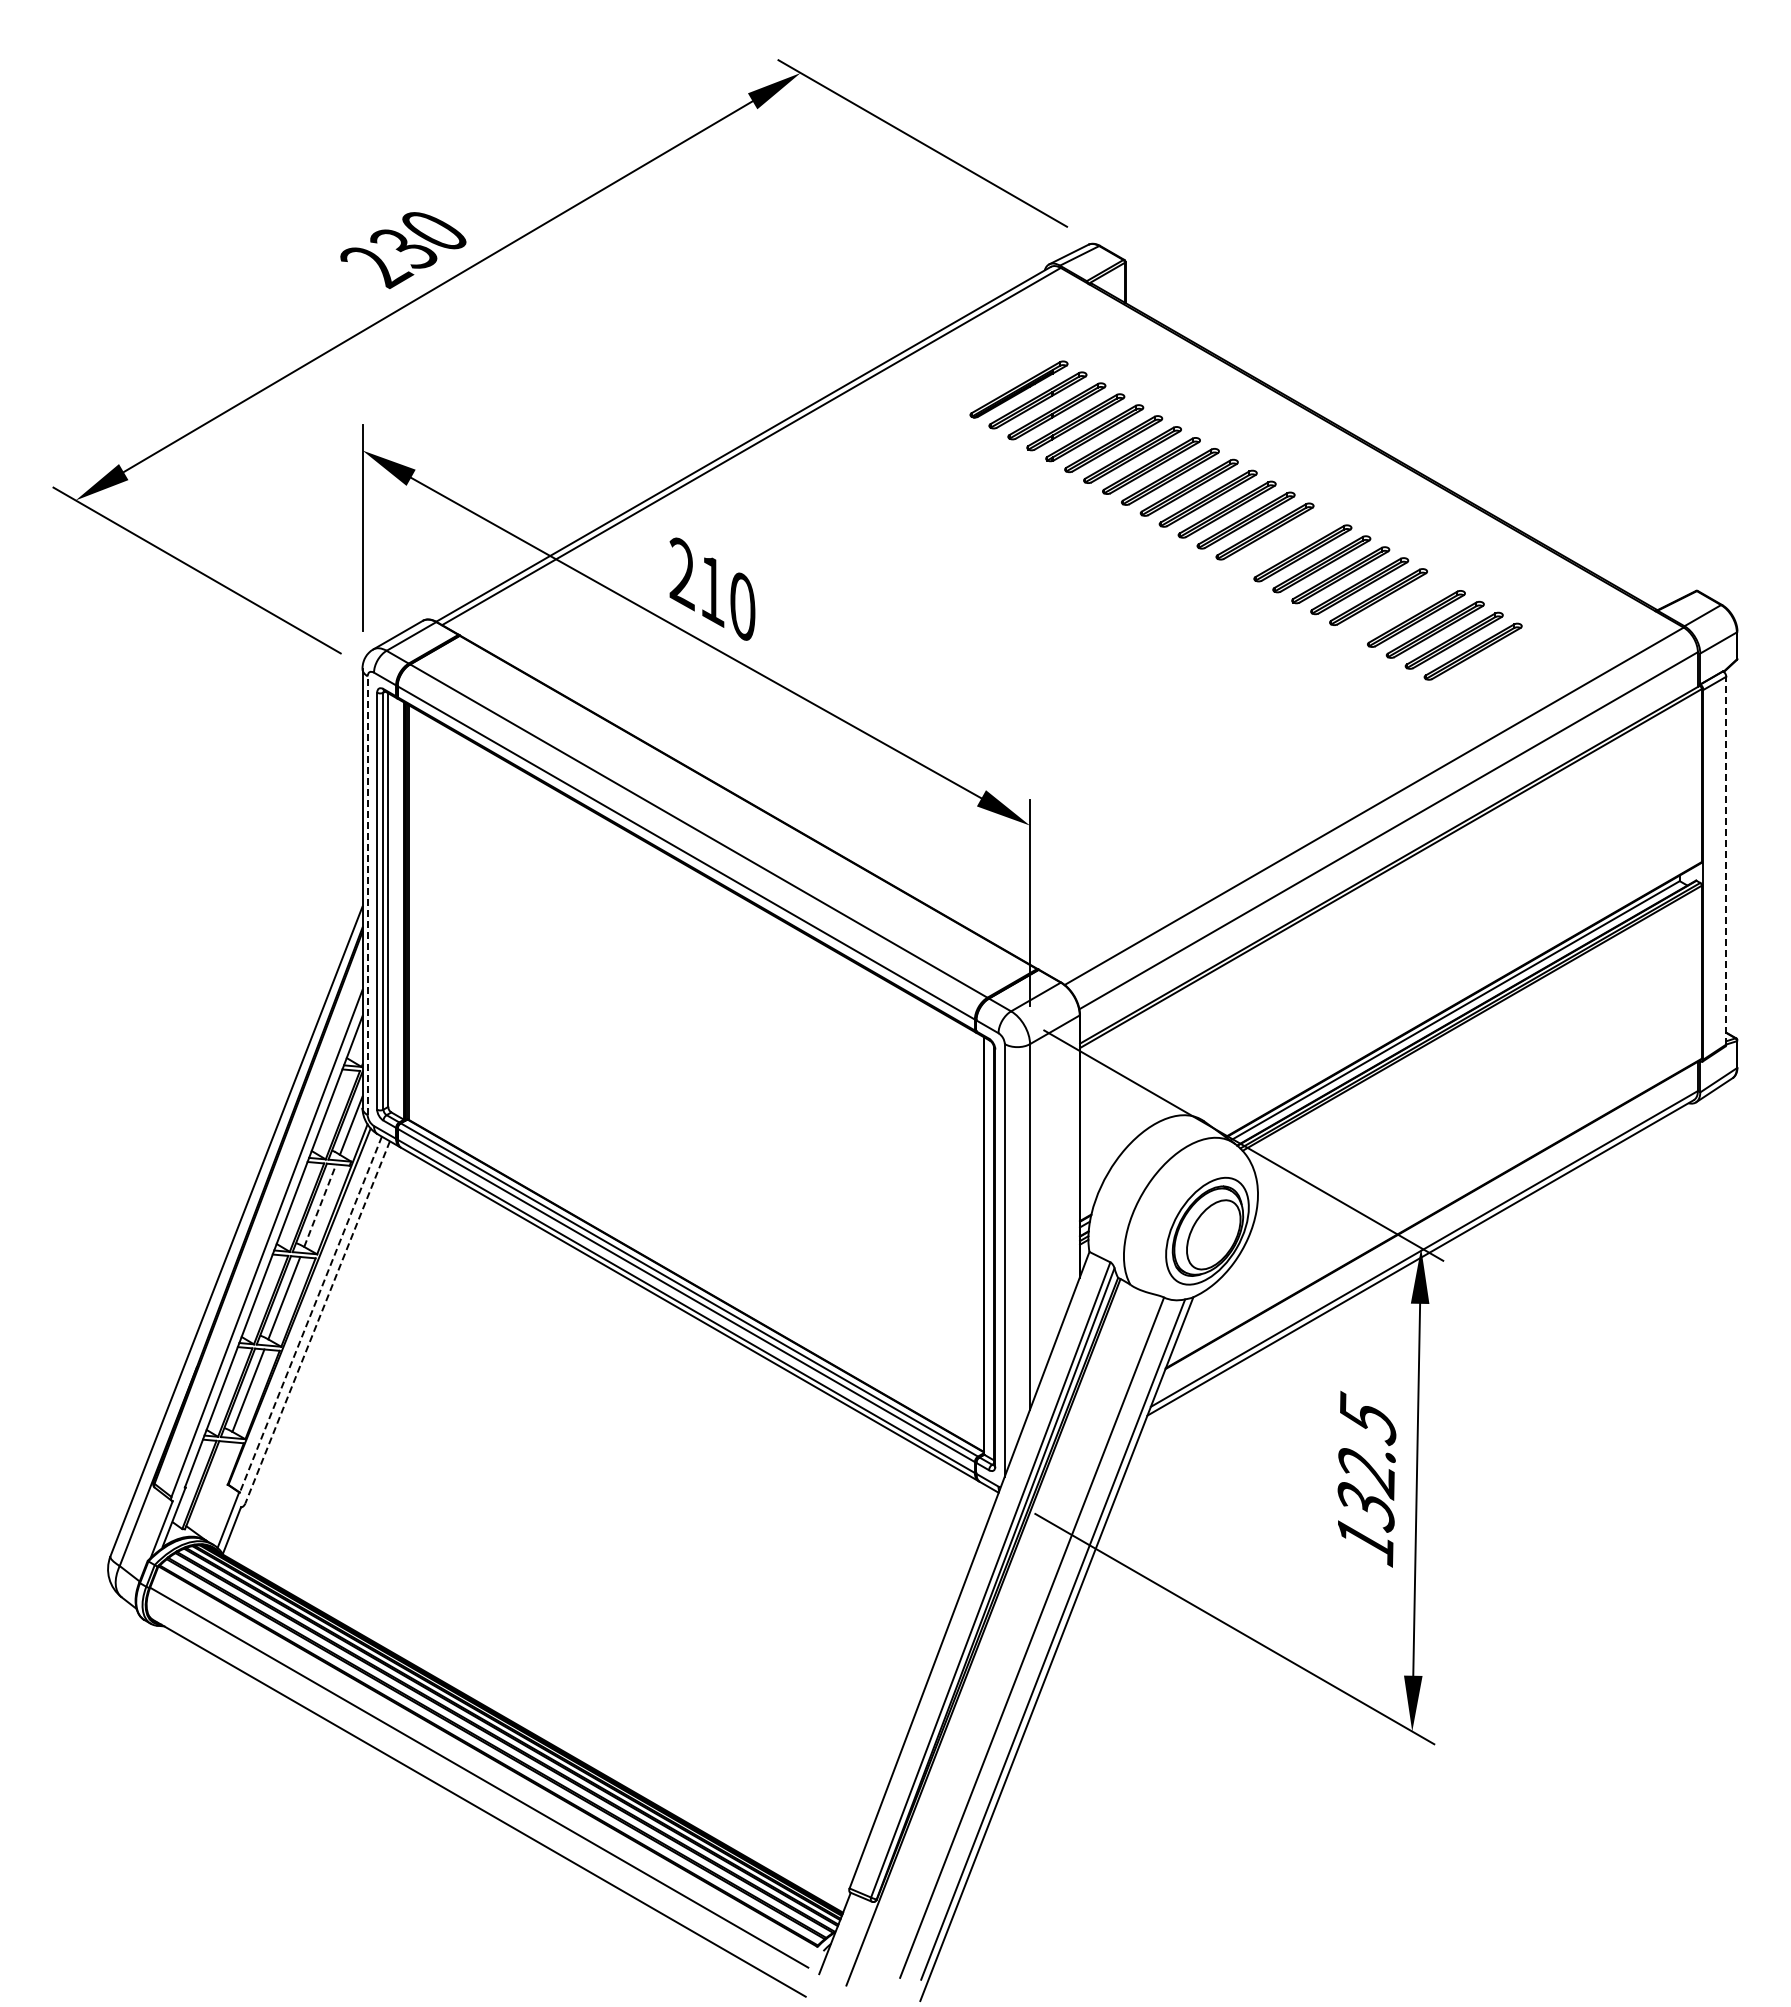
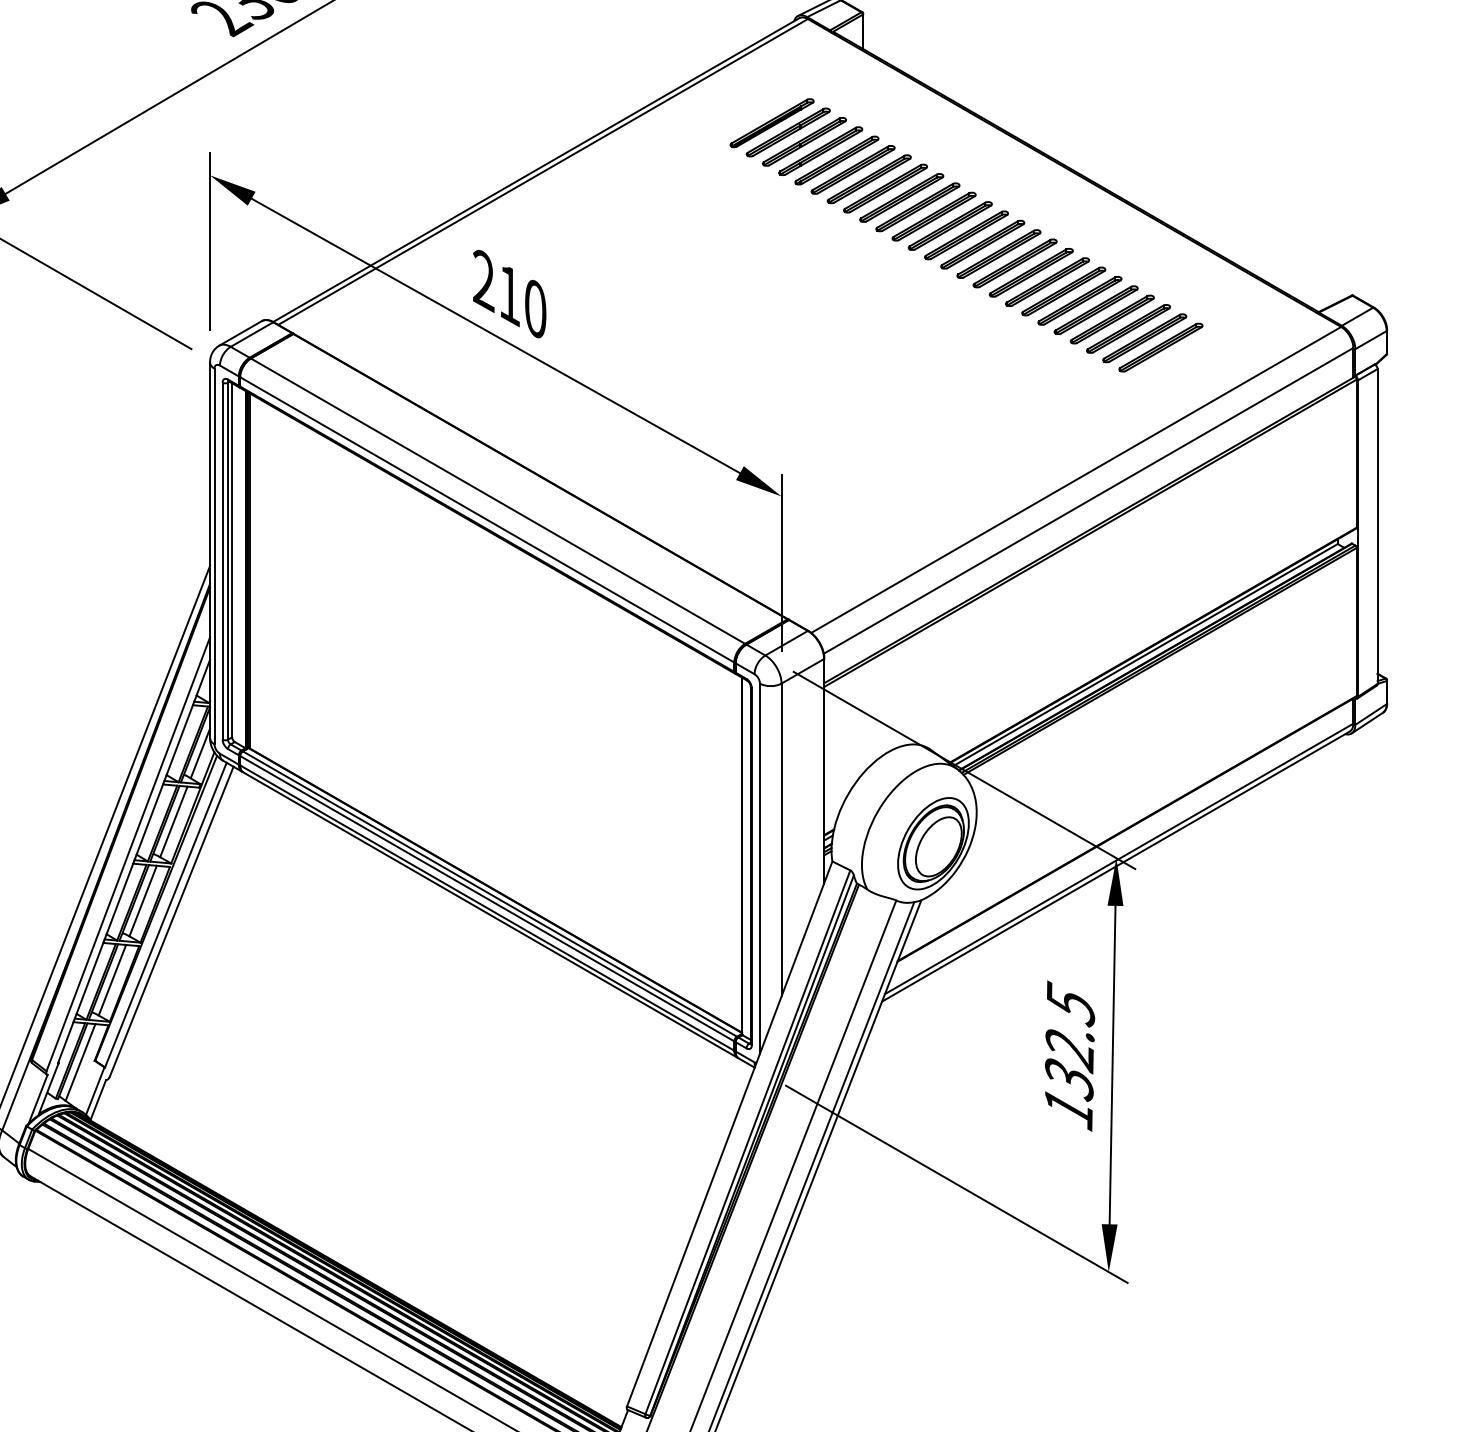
part: (1283, 542) -> (998, 254), added
part: (1397, 607) -> (1096, 309), added
line: (1726, 860) -> (1377, 526), dashed -> solid
line: (367, 895) -> (214, 556), dashed -> solid
line: (320, 1205) -> (174, 821), dashed -> solid
line: (310, 1314) -> (165, 915), dashed -> solid
line: (317, 1322) -> (171, 921), dashed -> solid
line: (210, 1486) -> (79, 1062), added

